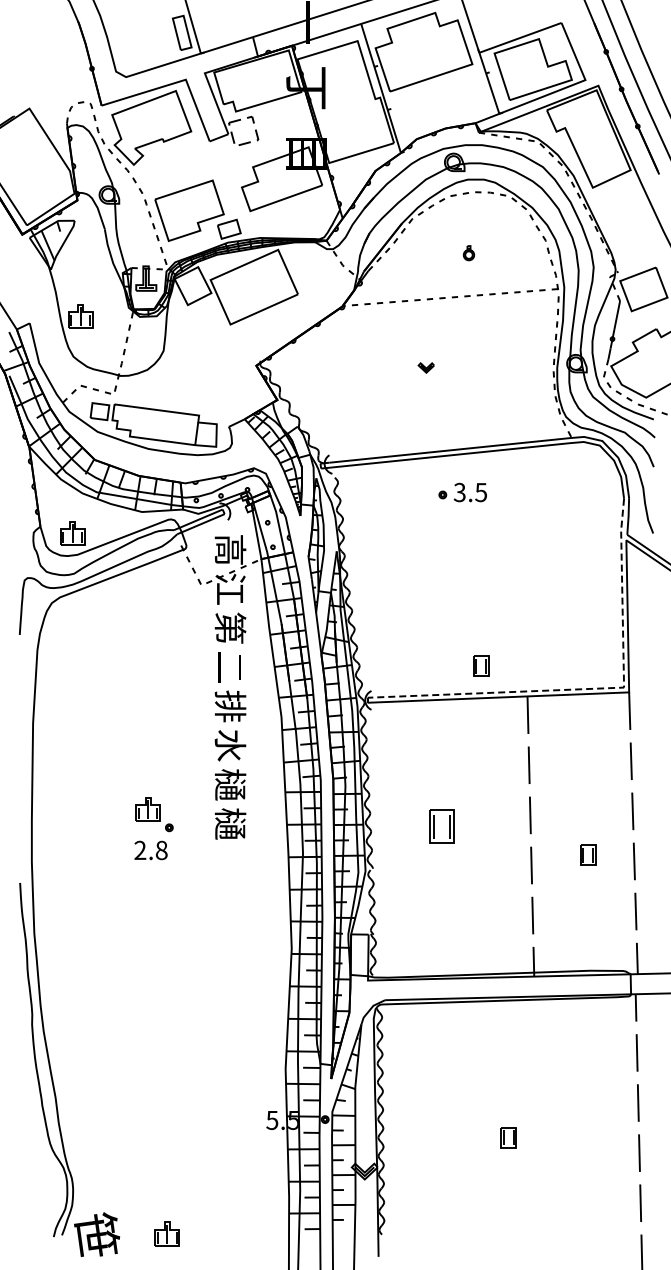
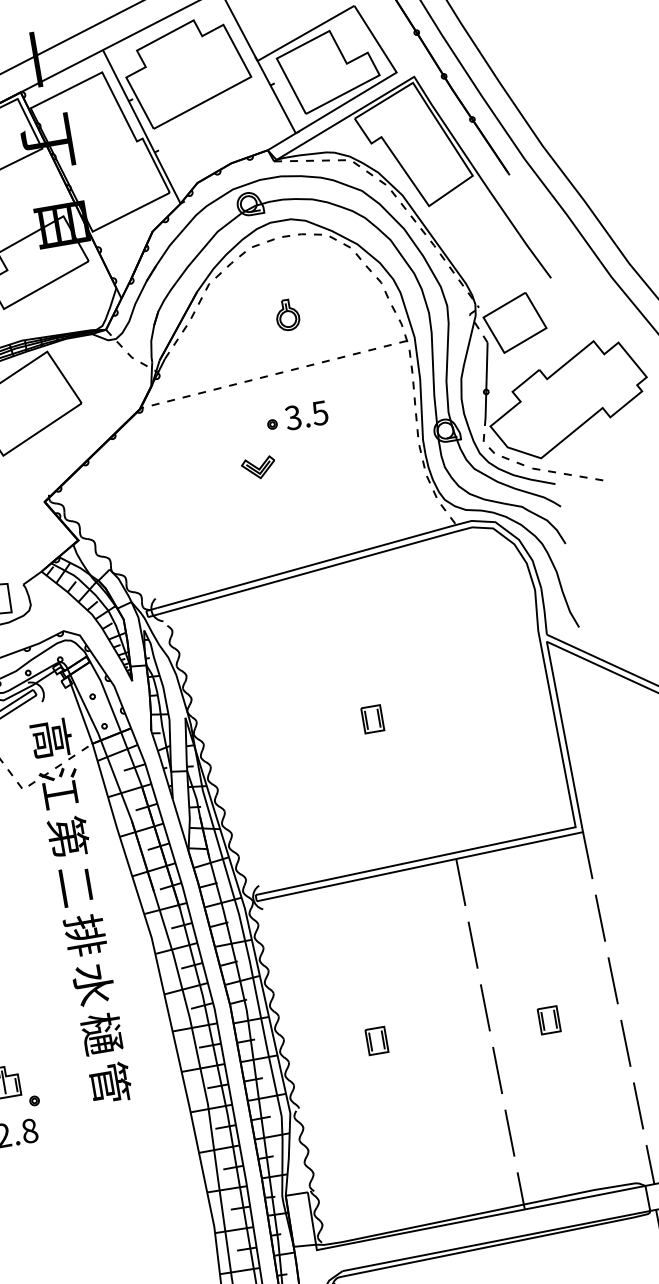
part: (468, 252) -> (286, 314), size x1.67
part: (425, 367) -> (257, 467), size x1.67
part: (462, 492) -> (296, 417), moved
part: (481, 665) -> (372, 718), moved
line: (591, 688) -> (534, 835), dashed -> solid
text: (230, 823) -> (110, 1082), 樋 -> 管
part: (442, 826) -> (377, 1040), size x0.62
part: (588, 854) -> (549, 1018), moved

